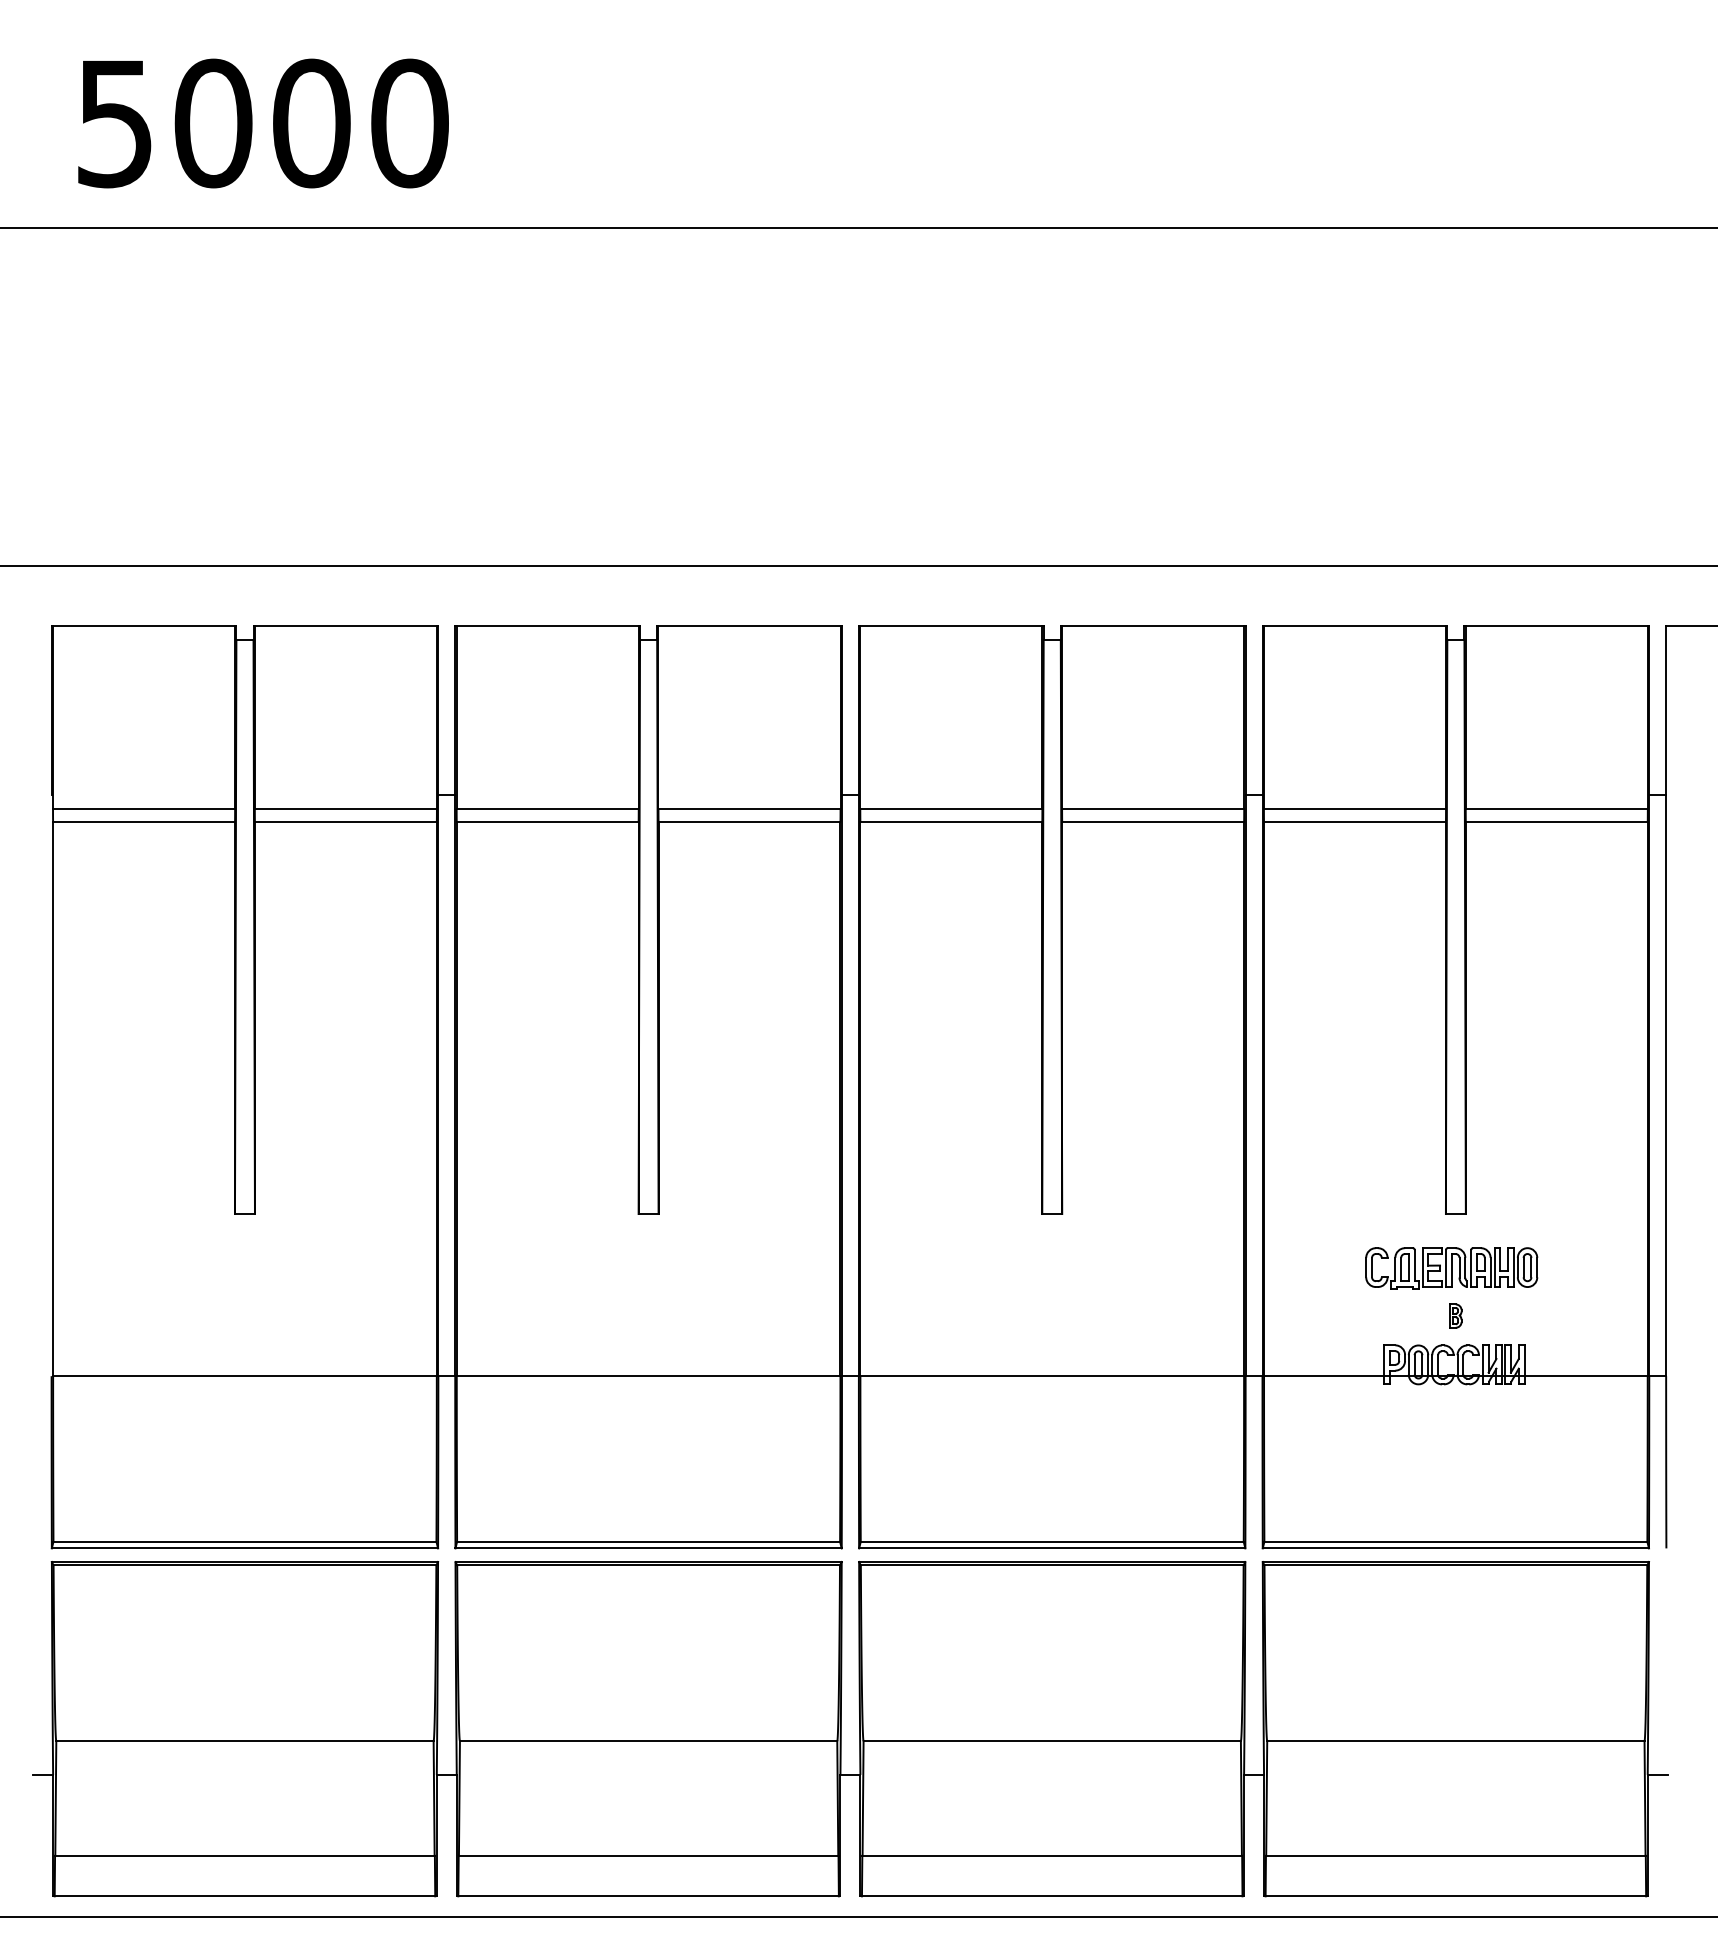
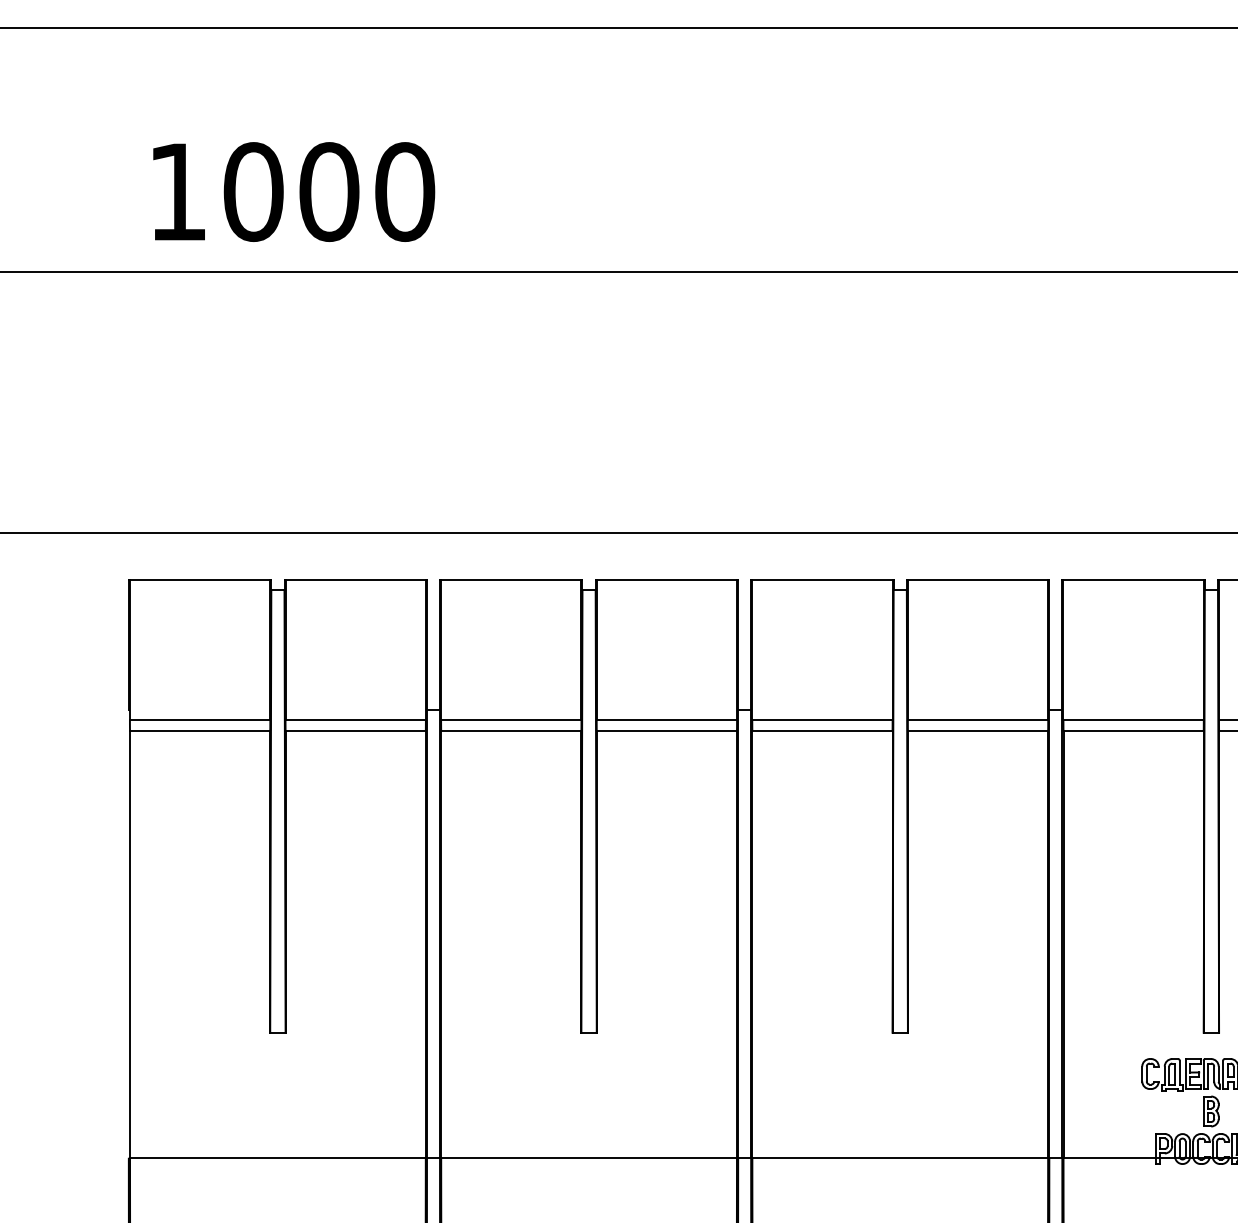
text: (114, 124) -> (177, 192), 5000 -> 1000
part: (1455, 1315) -> (1211, 1110), size x1.67

